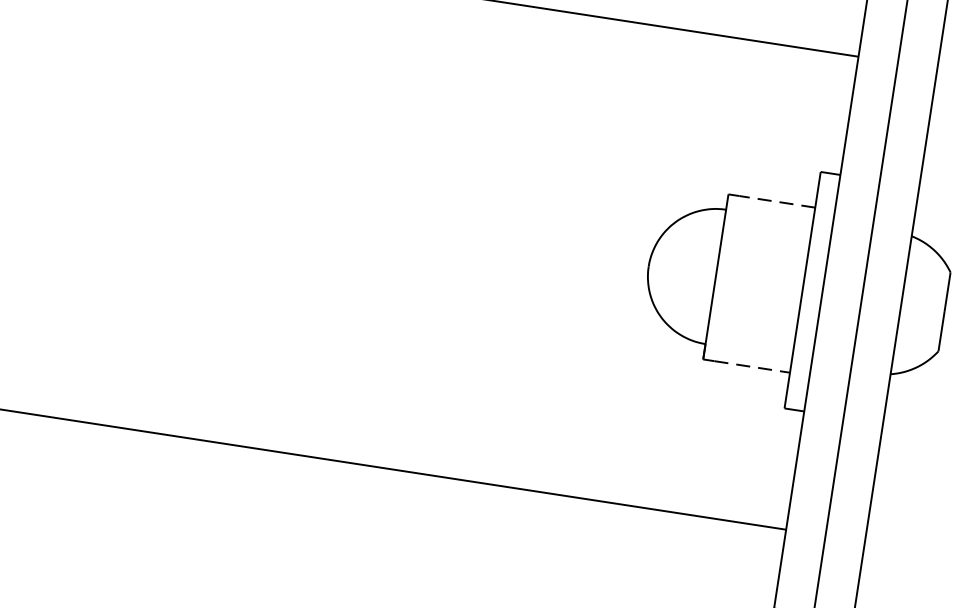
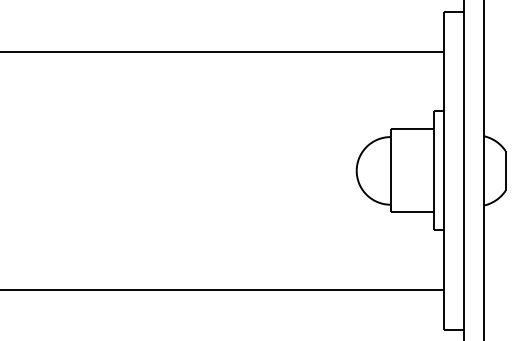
line: (776, 201) -> (414, 129), dashed -> solid
line: (752, 367) -> (415, 212), dashed -> solid

